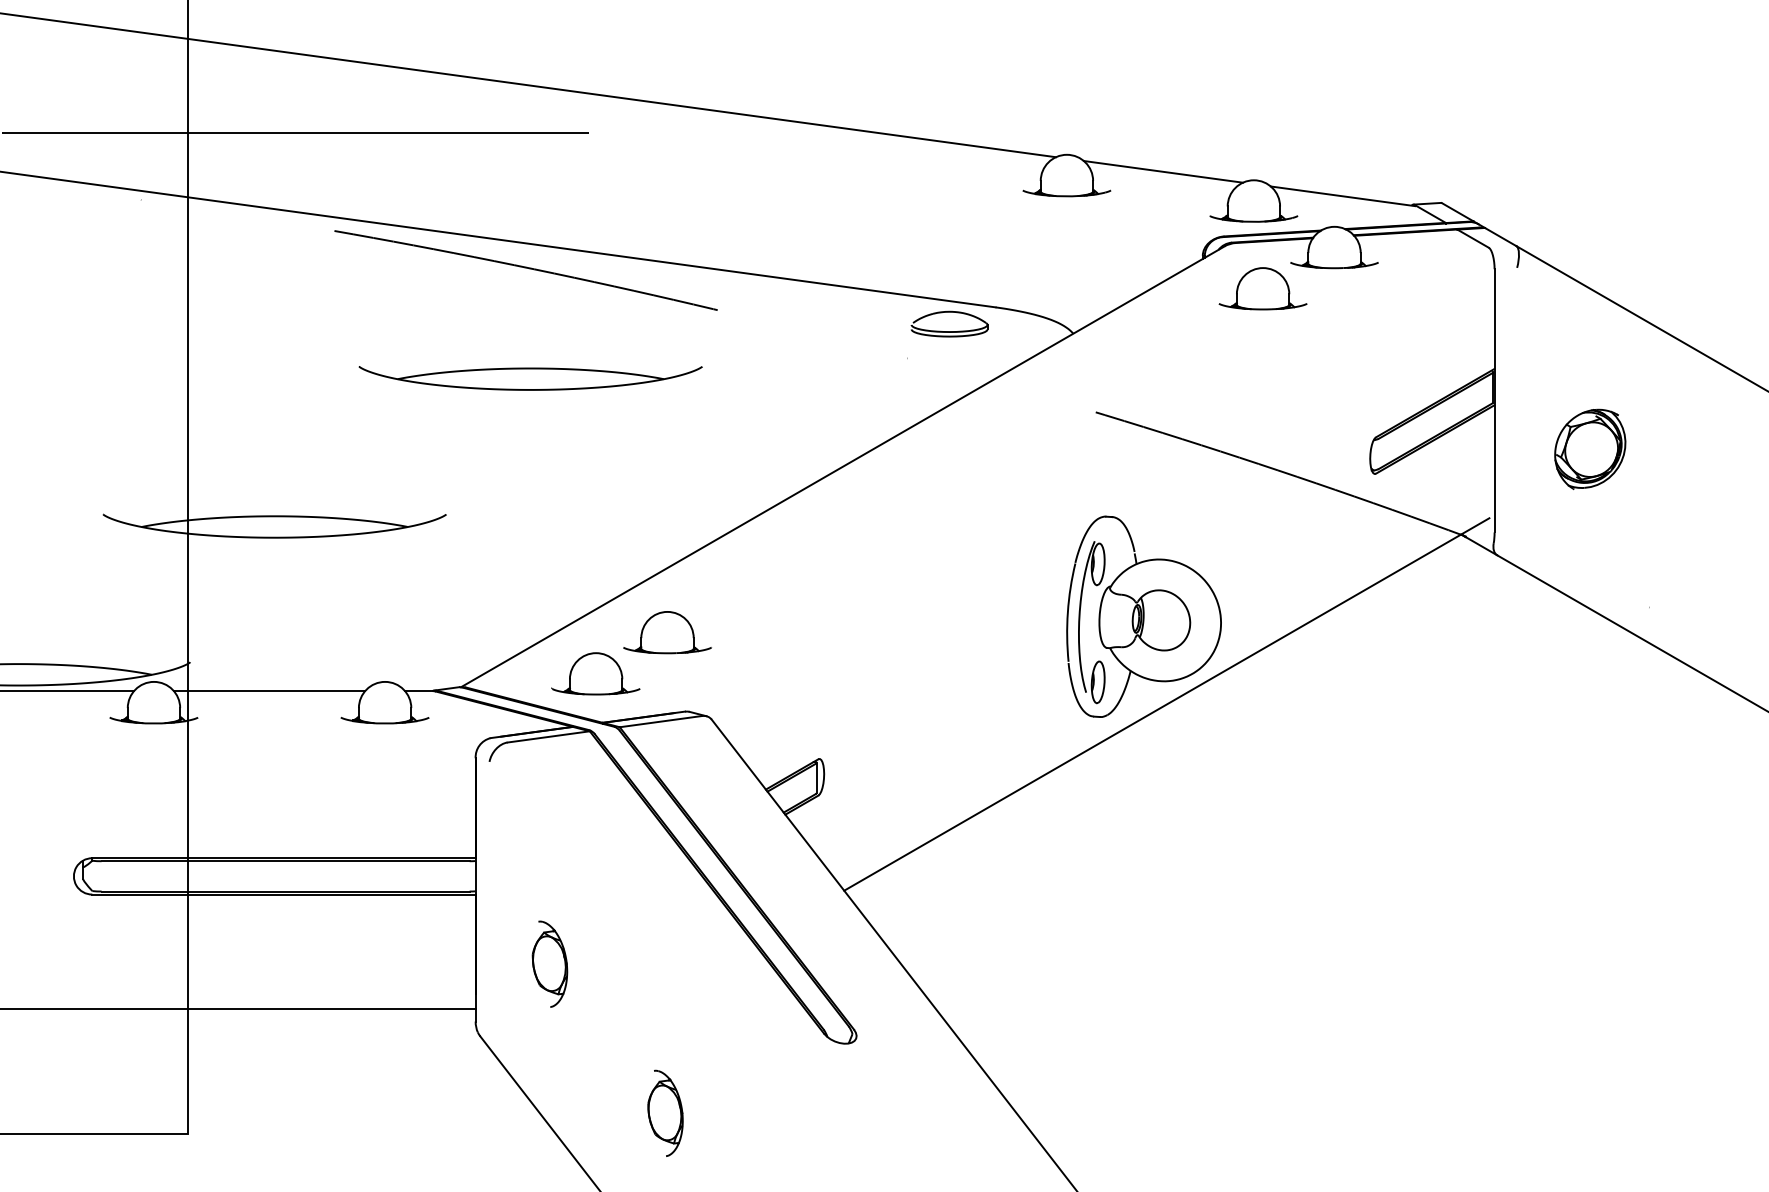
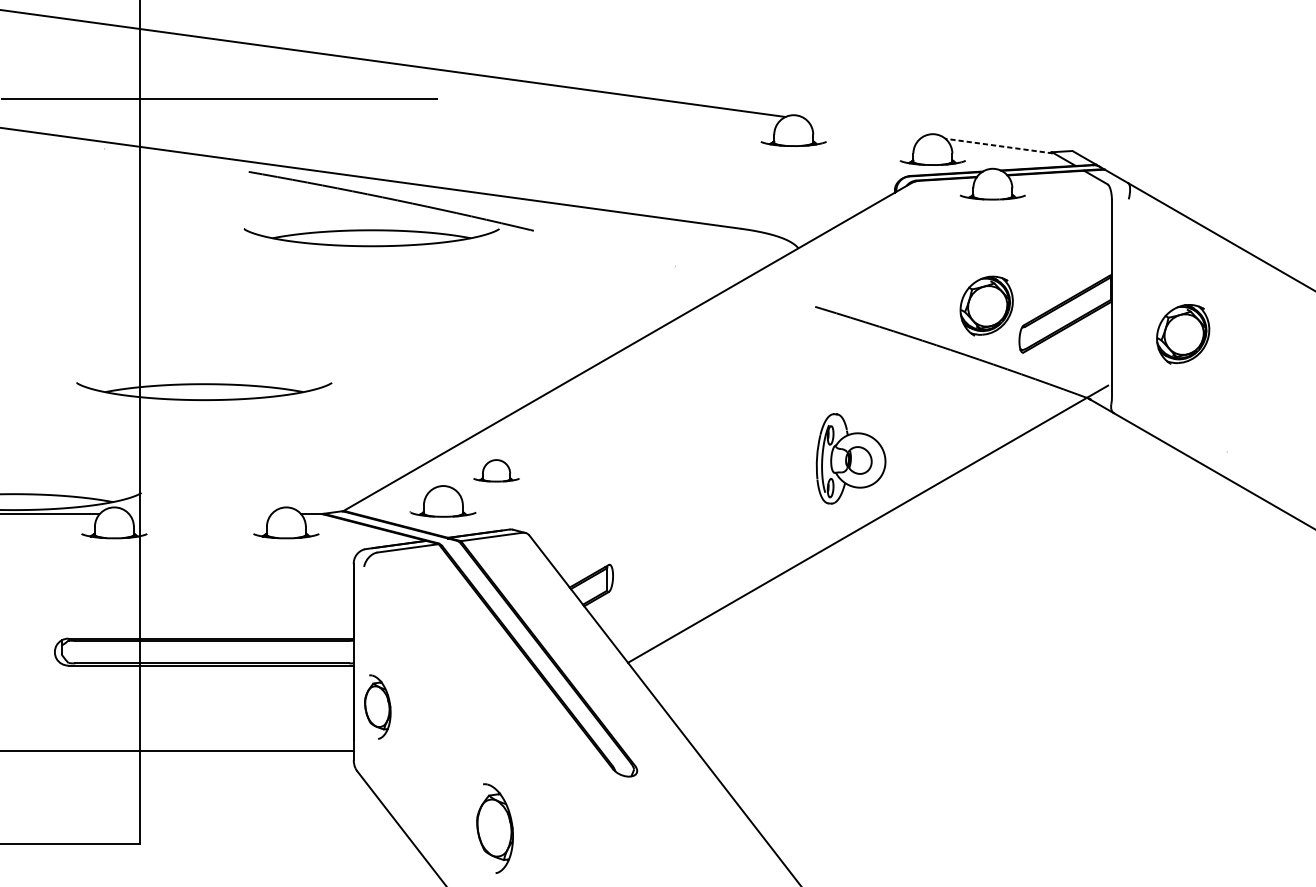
line: (1162, 171) -> (864, 127), removed
line: (1343, 196) -> (999, 146), solid -> dashed
part: (1262, 288) -> (939, 214), removed
part: (949, 331) -> (706, 246), removed
part: (530, 378) -> (371, 237), moved
part: (1326, 411) -> (986, 306), added
part: (1143, 616) -> (850, 458), size x0.6
part: (667, 632) -> (496, 470), size x0.7
line: (269, 691) -> (200, 514), removed
part: (549, 963) -> (377, 706), moved
part: (665, 1112) -> (495, 827), size x1.4

